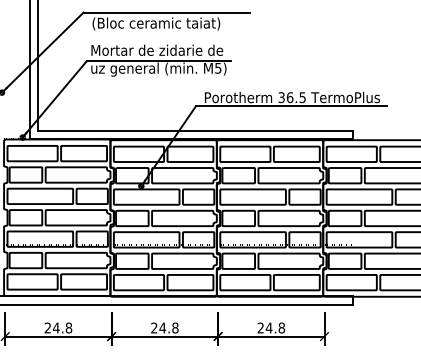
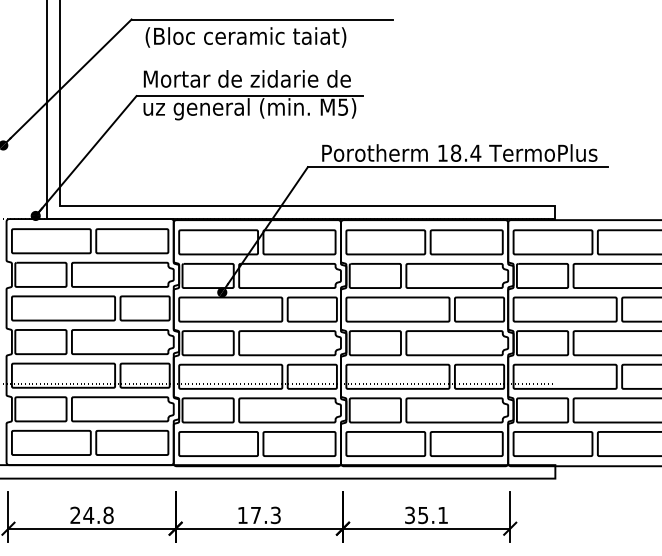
text: (292, 97) -> (459, 153), 36.5 -> 18.4
text: (164, 327) -> (258, 514), 24.8 -> 17.3
text: (271, 327) -> (426, 514), 24.8 -> 35.1

